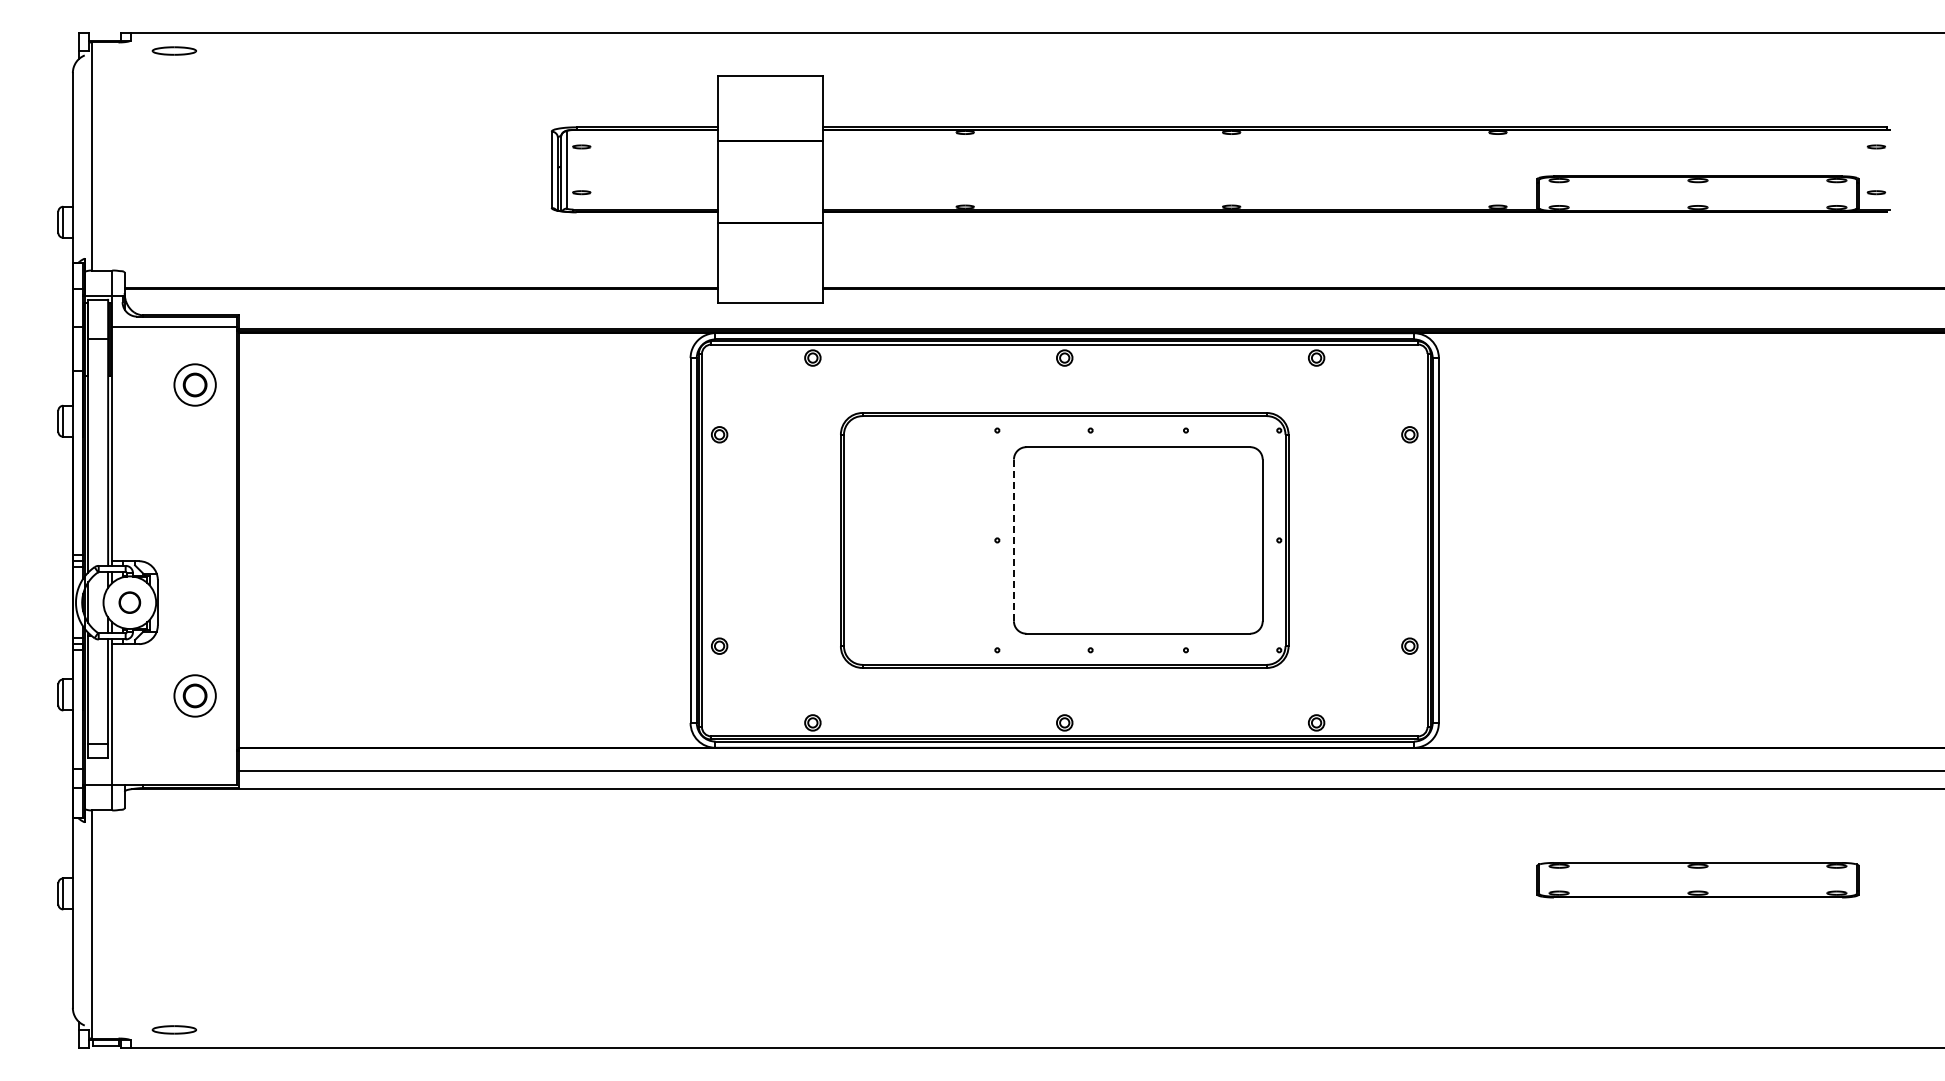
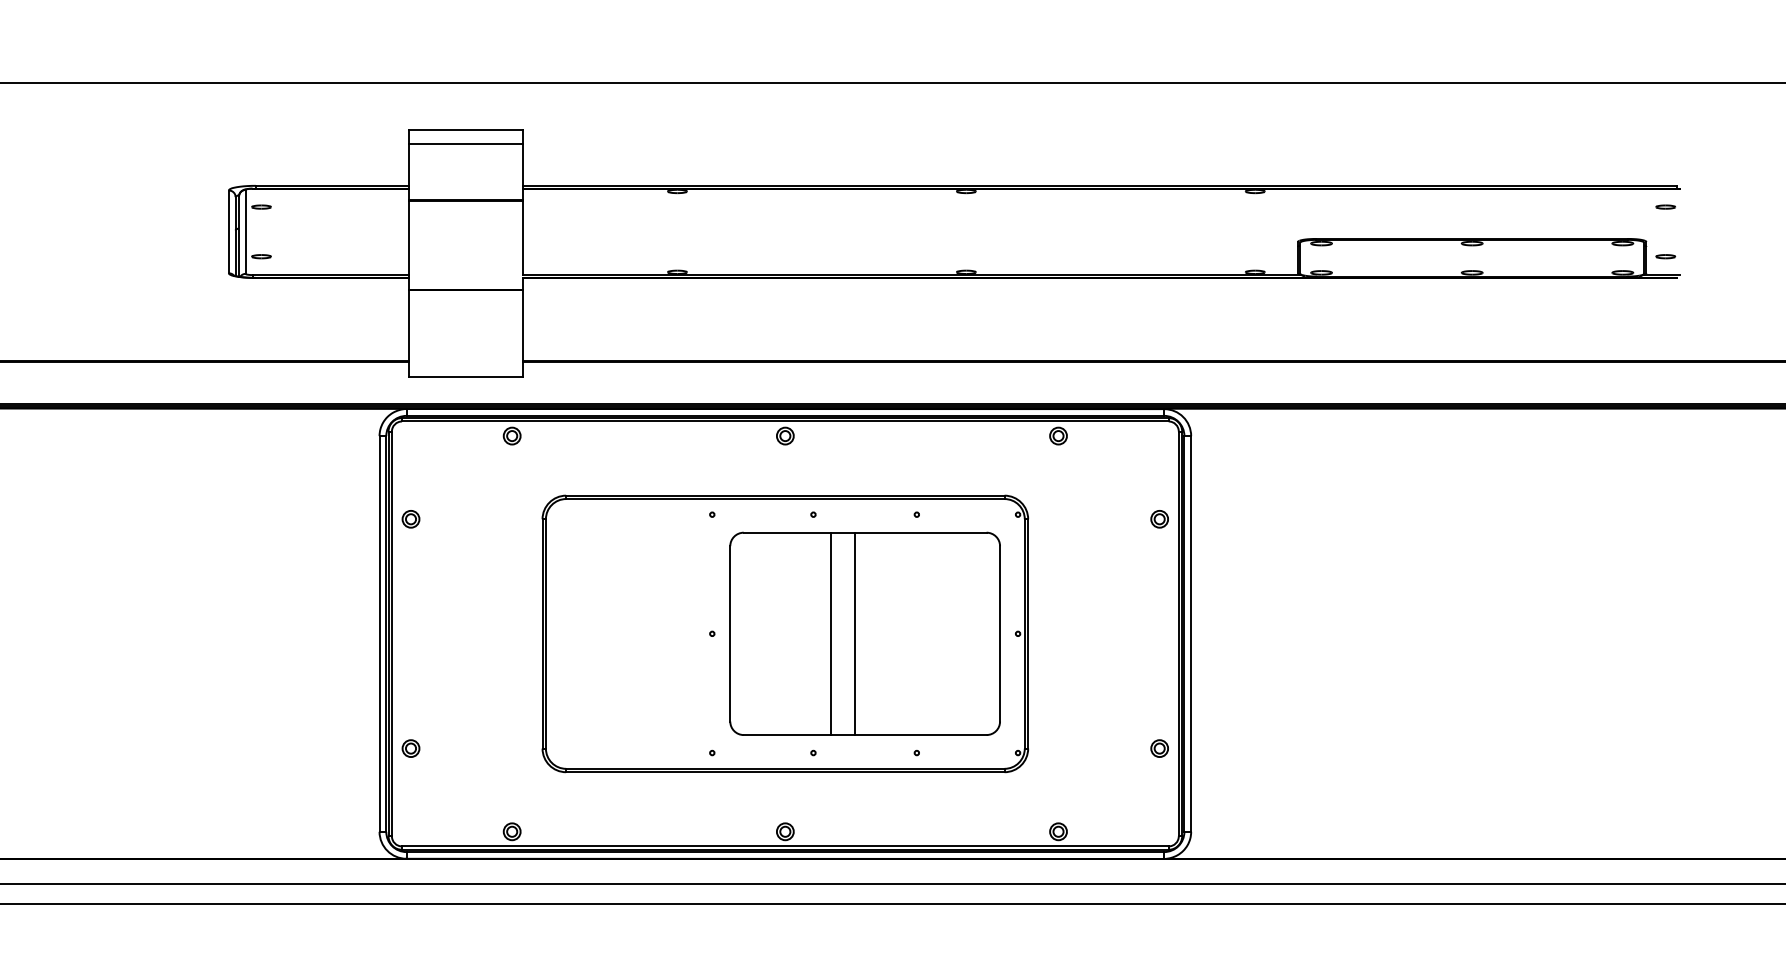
line: (770, 88) -> (466, 143), added
line: (1013, 540) -> (729, 633), dashed -> solid
line: (1107, 540) -> (831, 633), added
line: (1129, 540) -> (855, 633), added

